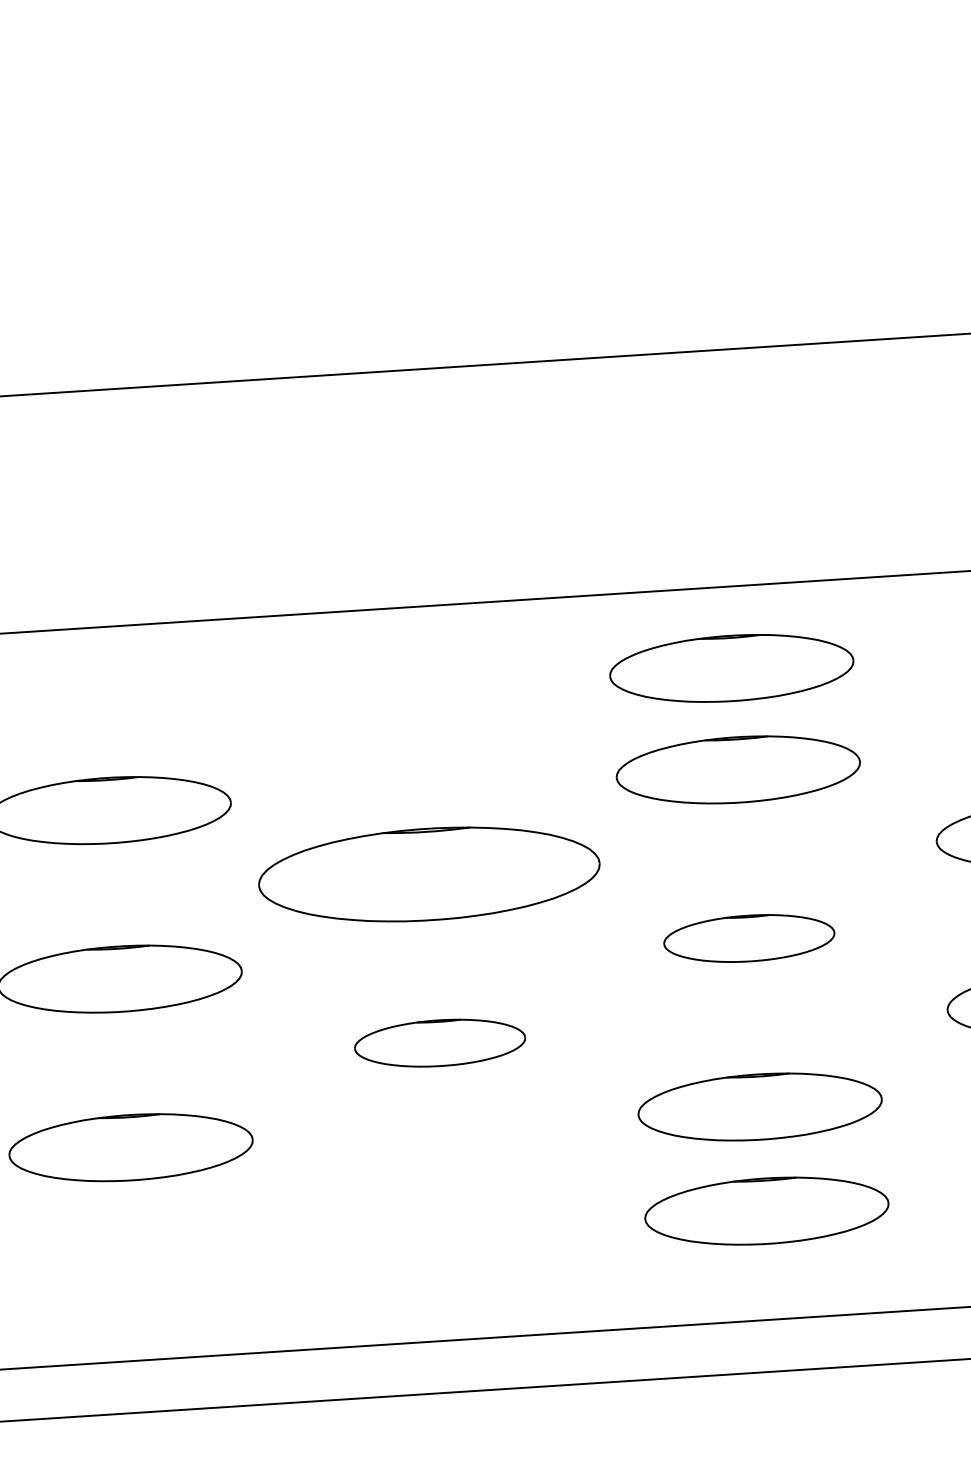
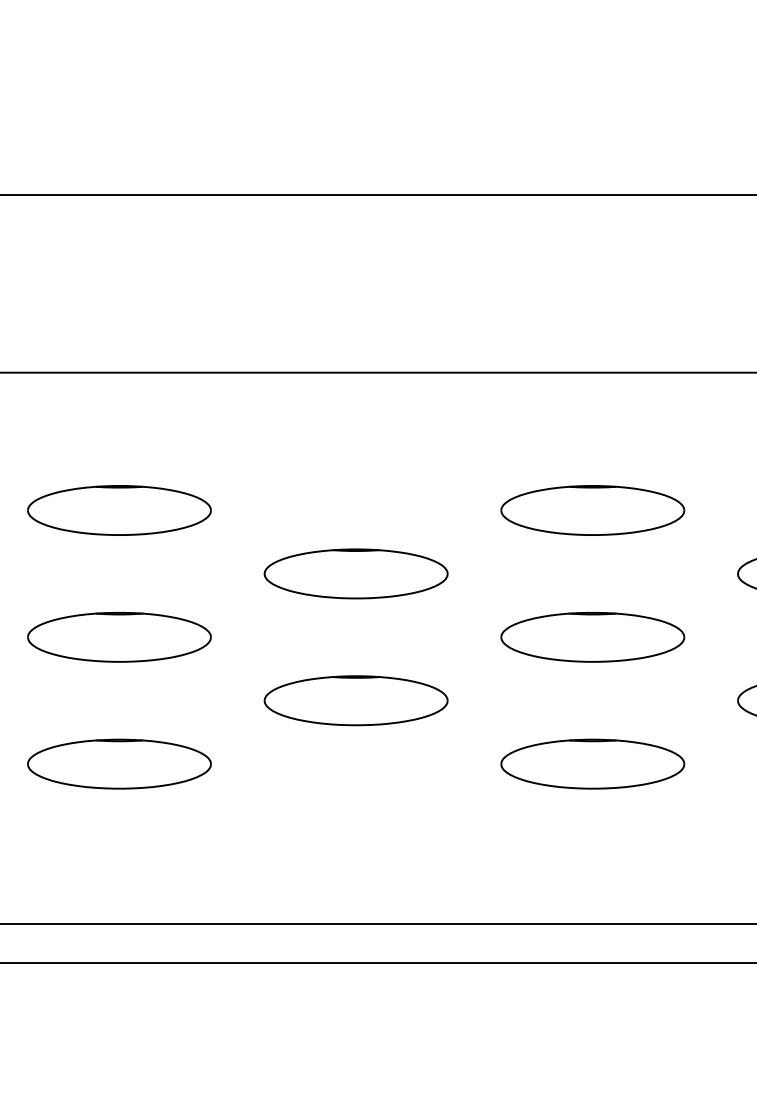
part: (731, 667) -> (592, 433), removed
part: (428, 874) -> (355, 573), size x0.71
part: (748, 938) -> (592, 637), size x1.43
part: (439, 1042) -> (355, 700), size x1.43
part: (766, 1211) -> (592, 842), removed

